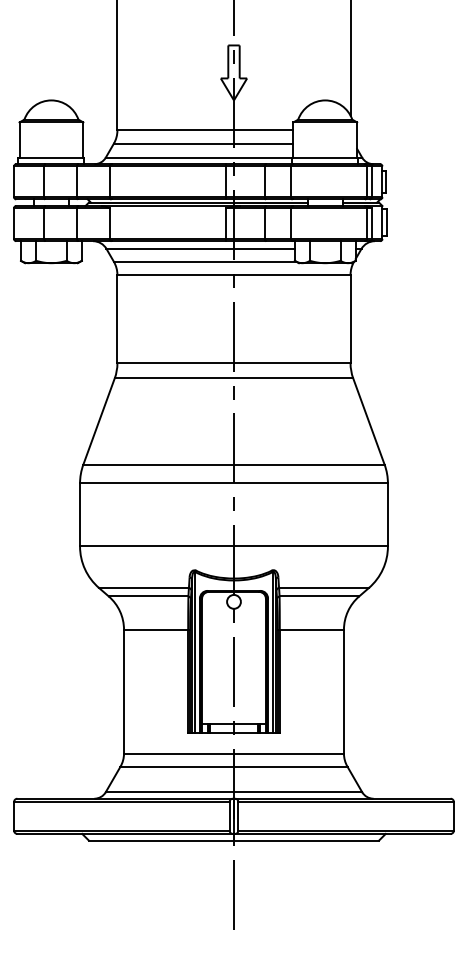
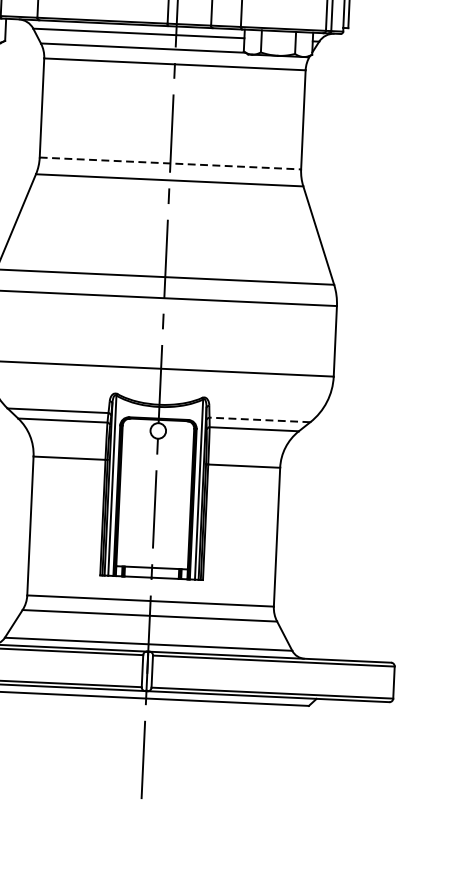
line: (234, 363) -> (170, 163), solid -> dashed
line: (324, 587) -> (260, 419), solid -> dashed

